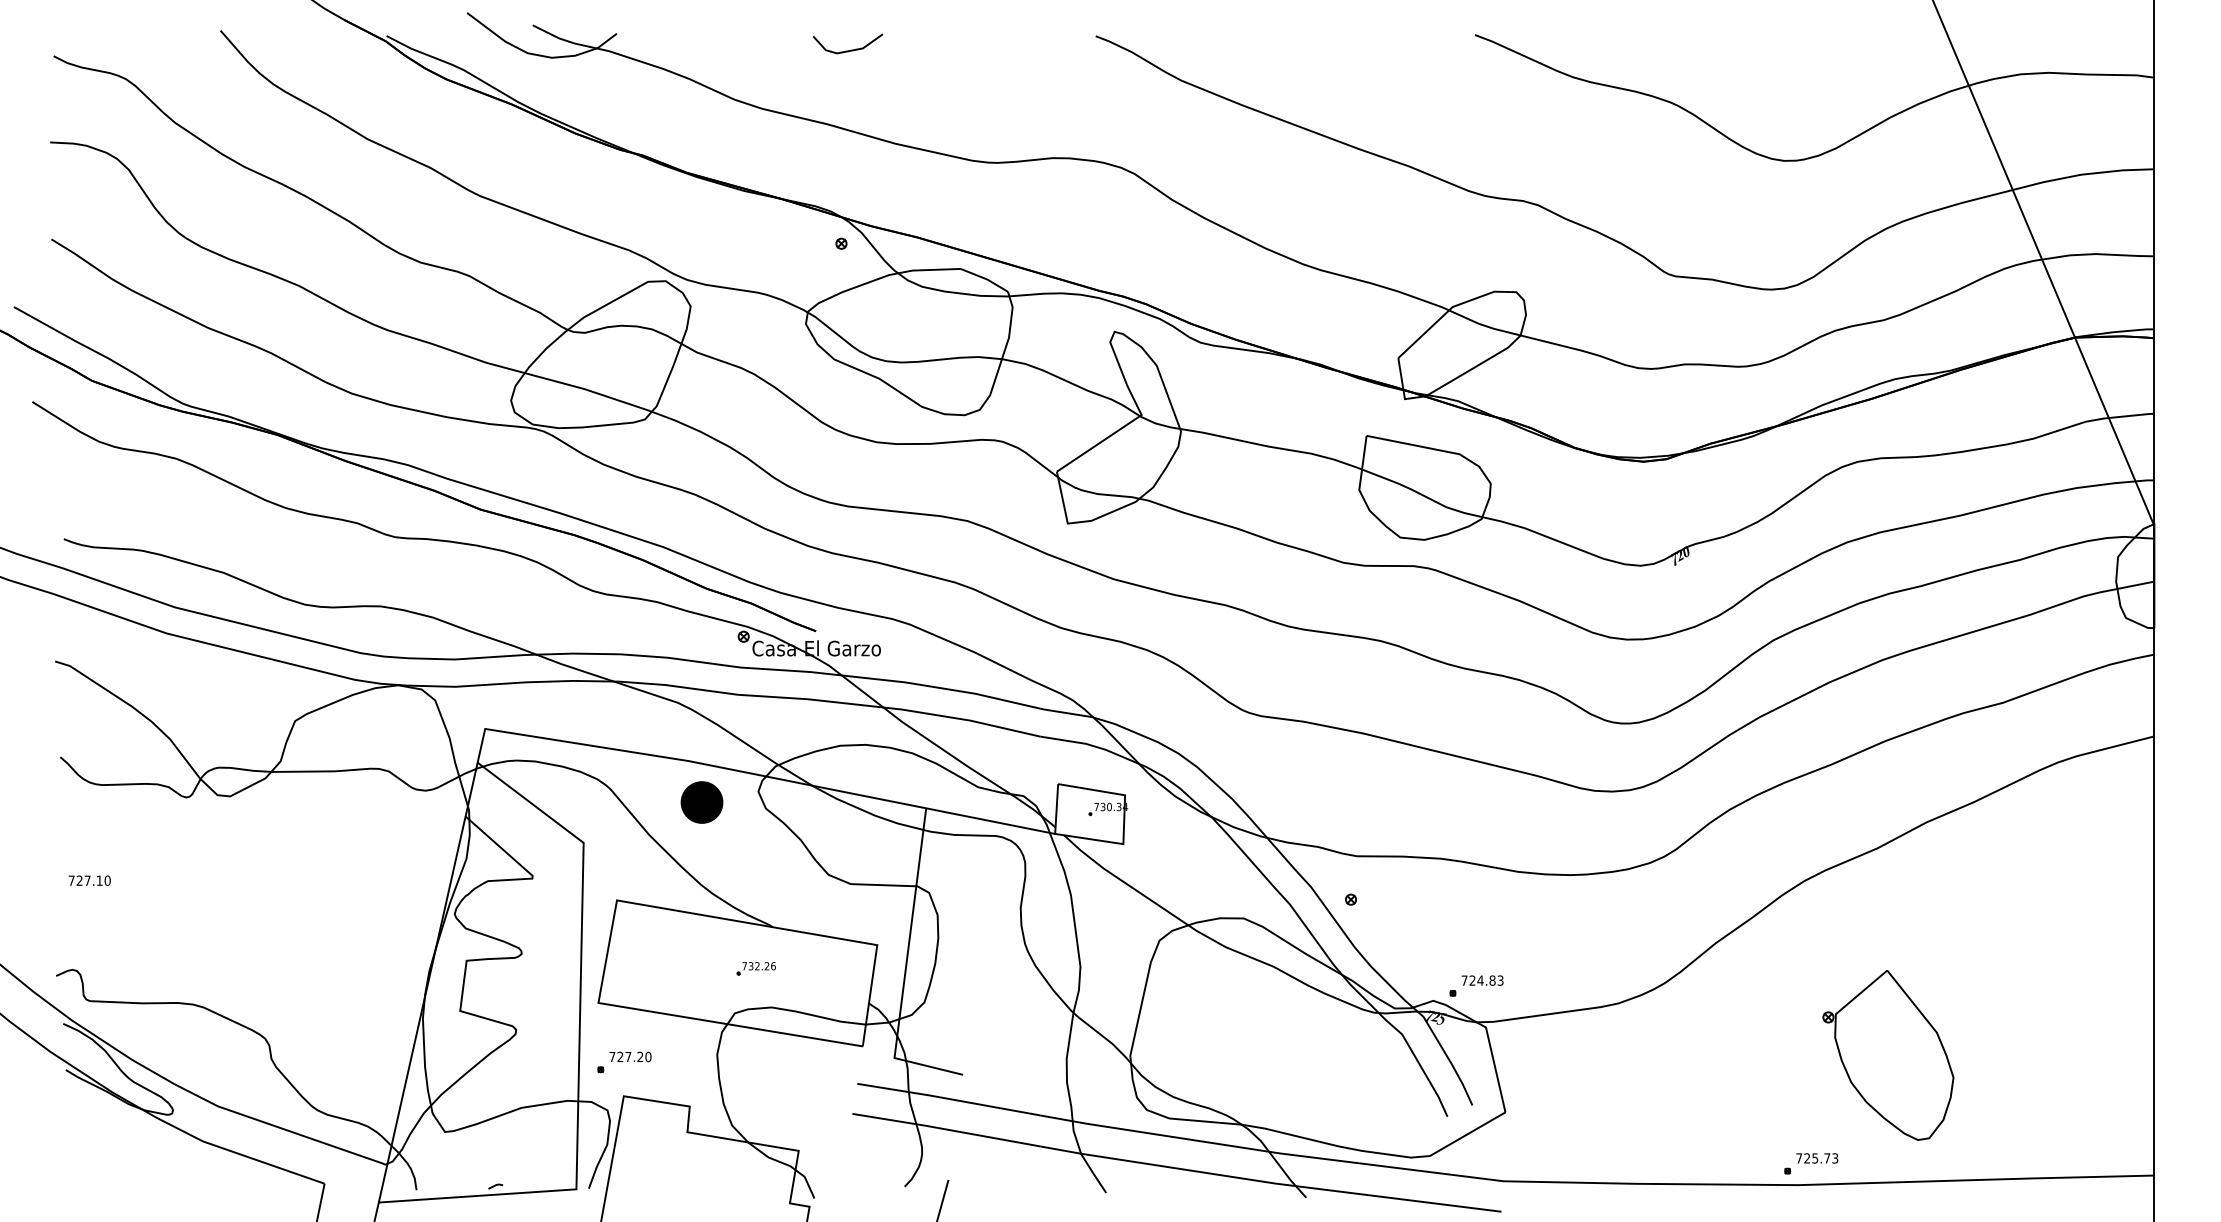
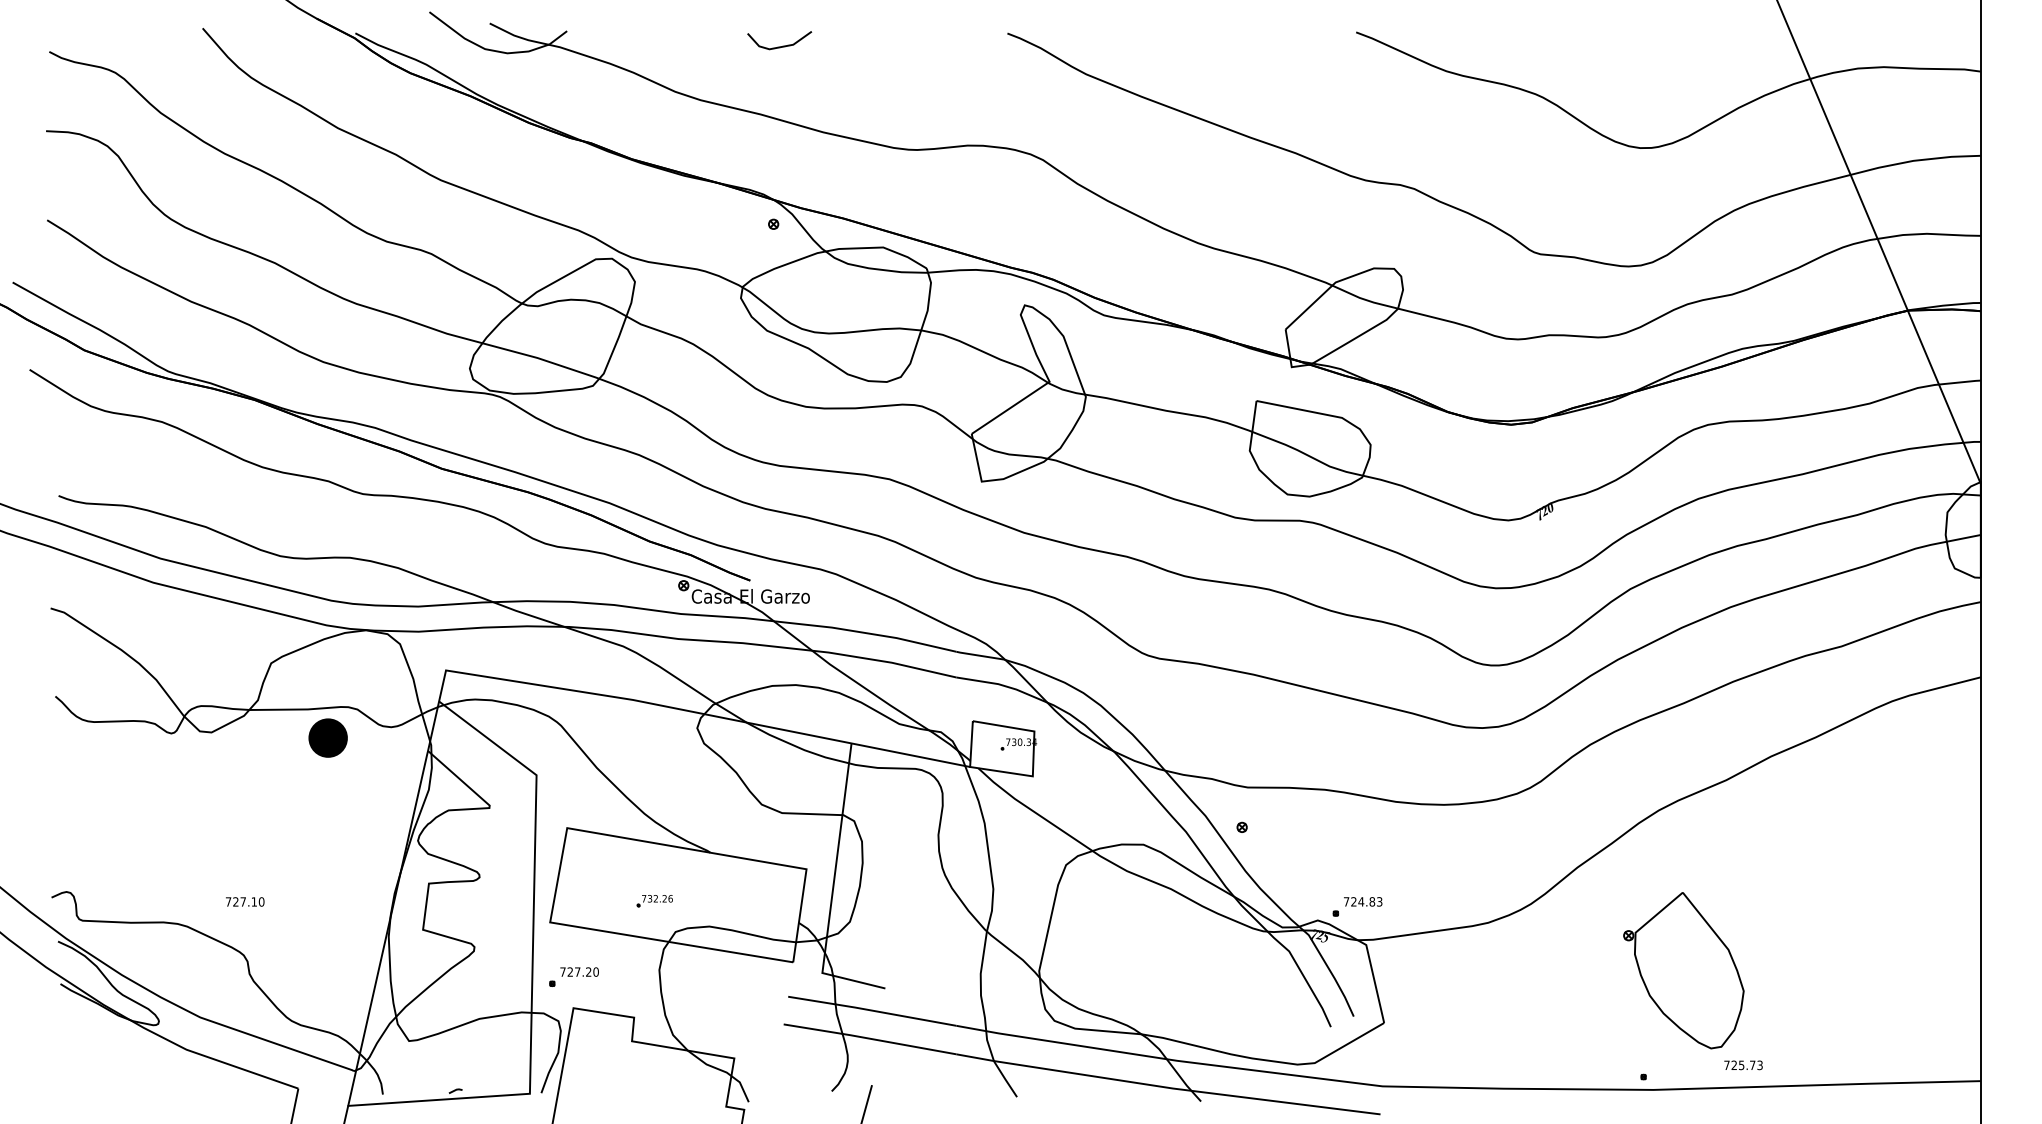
part: (701, 802) -> (327, 738), moved
text: (89, 880) -> (244, 901), moved
part: (755, 968) -> (654, 900), moved
part: (1888, 1055) -> (1683, 970), moved
text: (1817, 1158) -> (1743, 1065), moved

